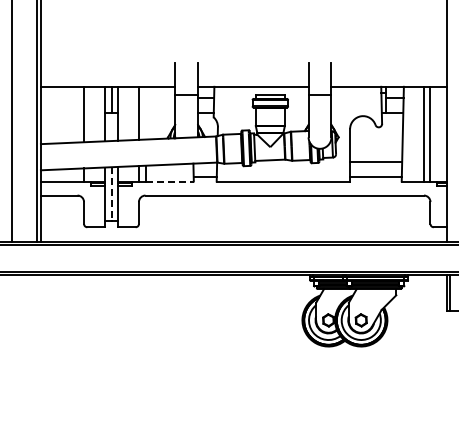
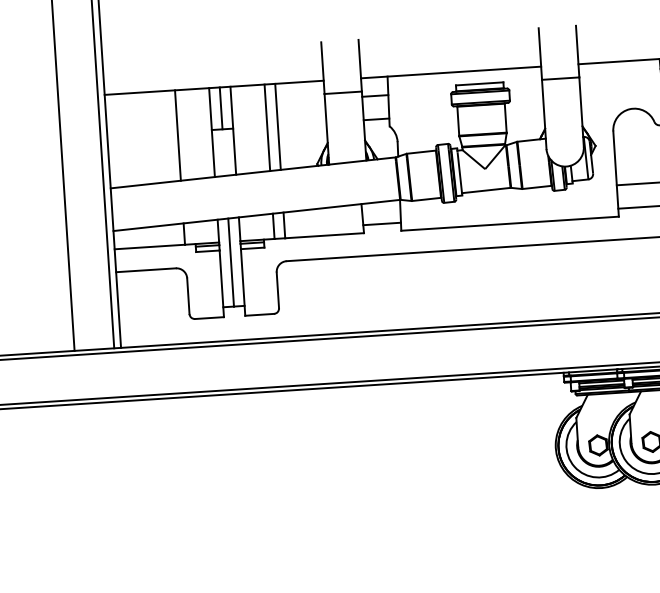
line: (145, 112) -> (277, 125), added
line: (170, 181) -> (325, 235), dashed -> solid
line: (111, 194) -> (231, 263), dashed -> solid

